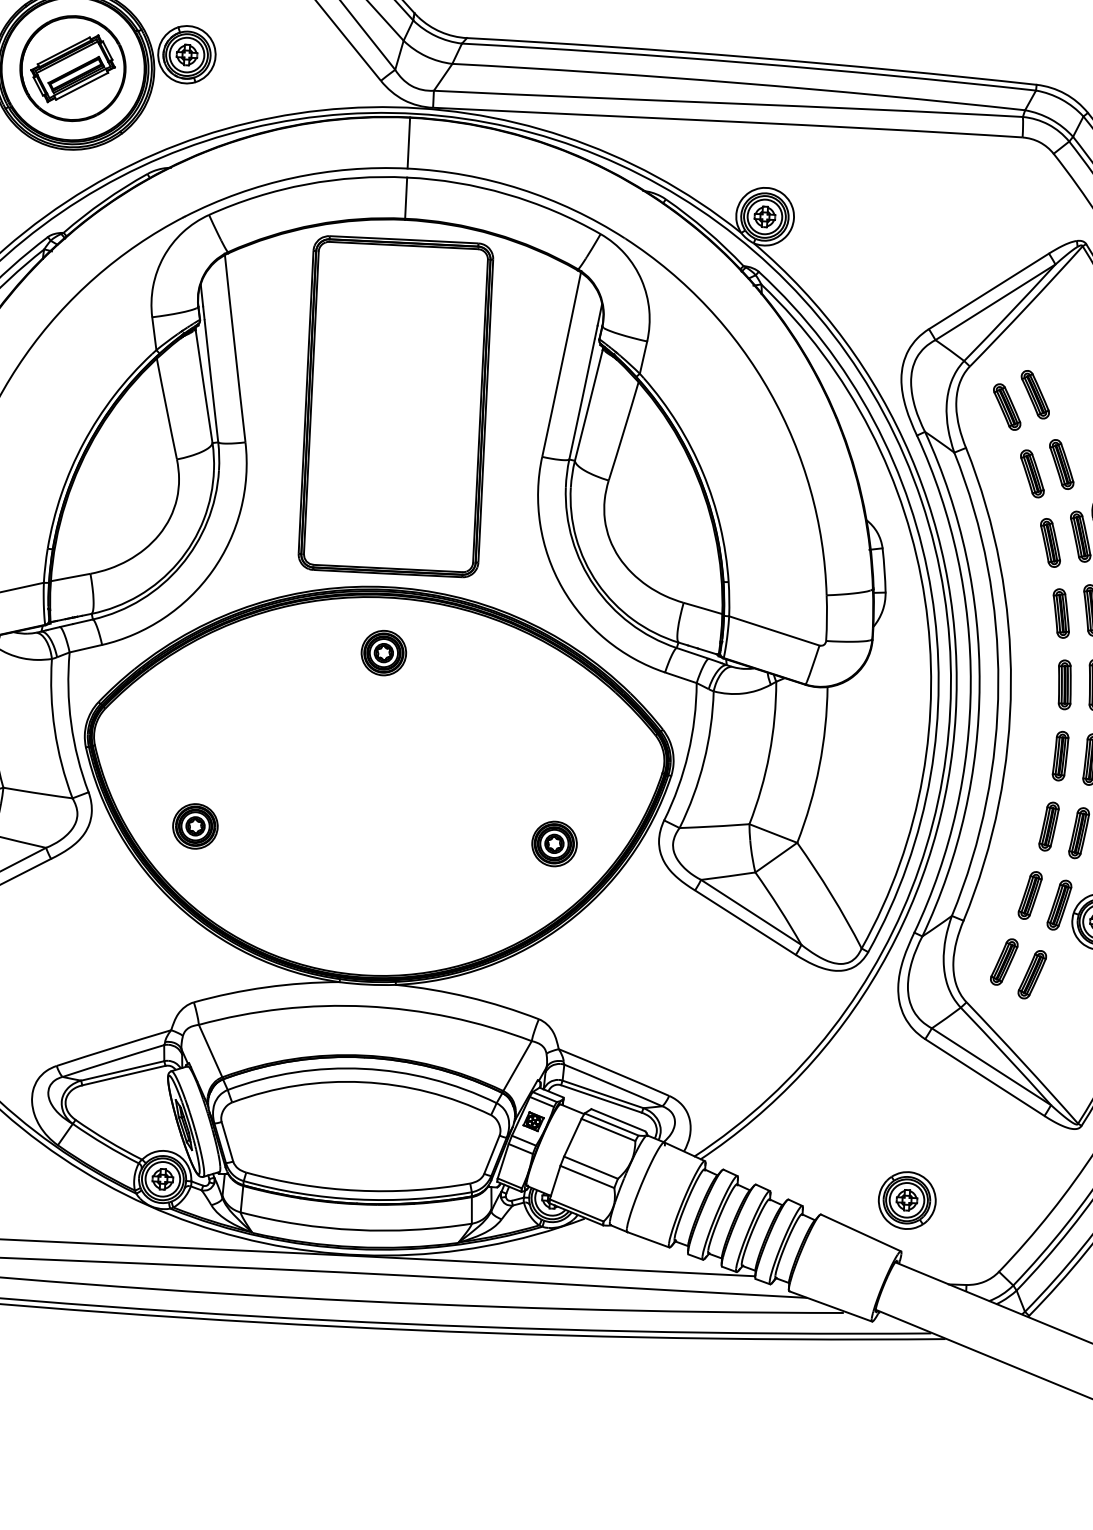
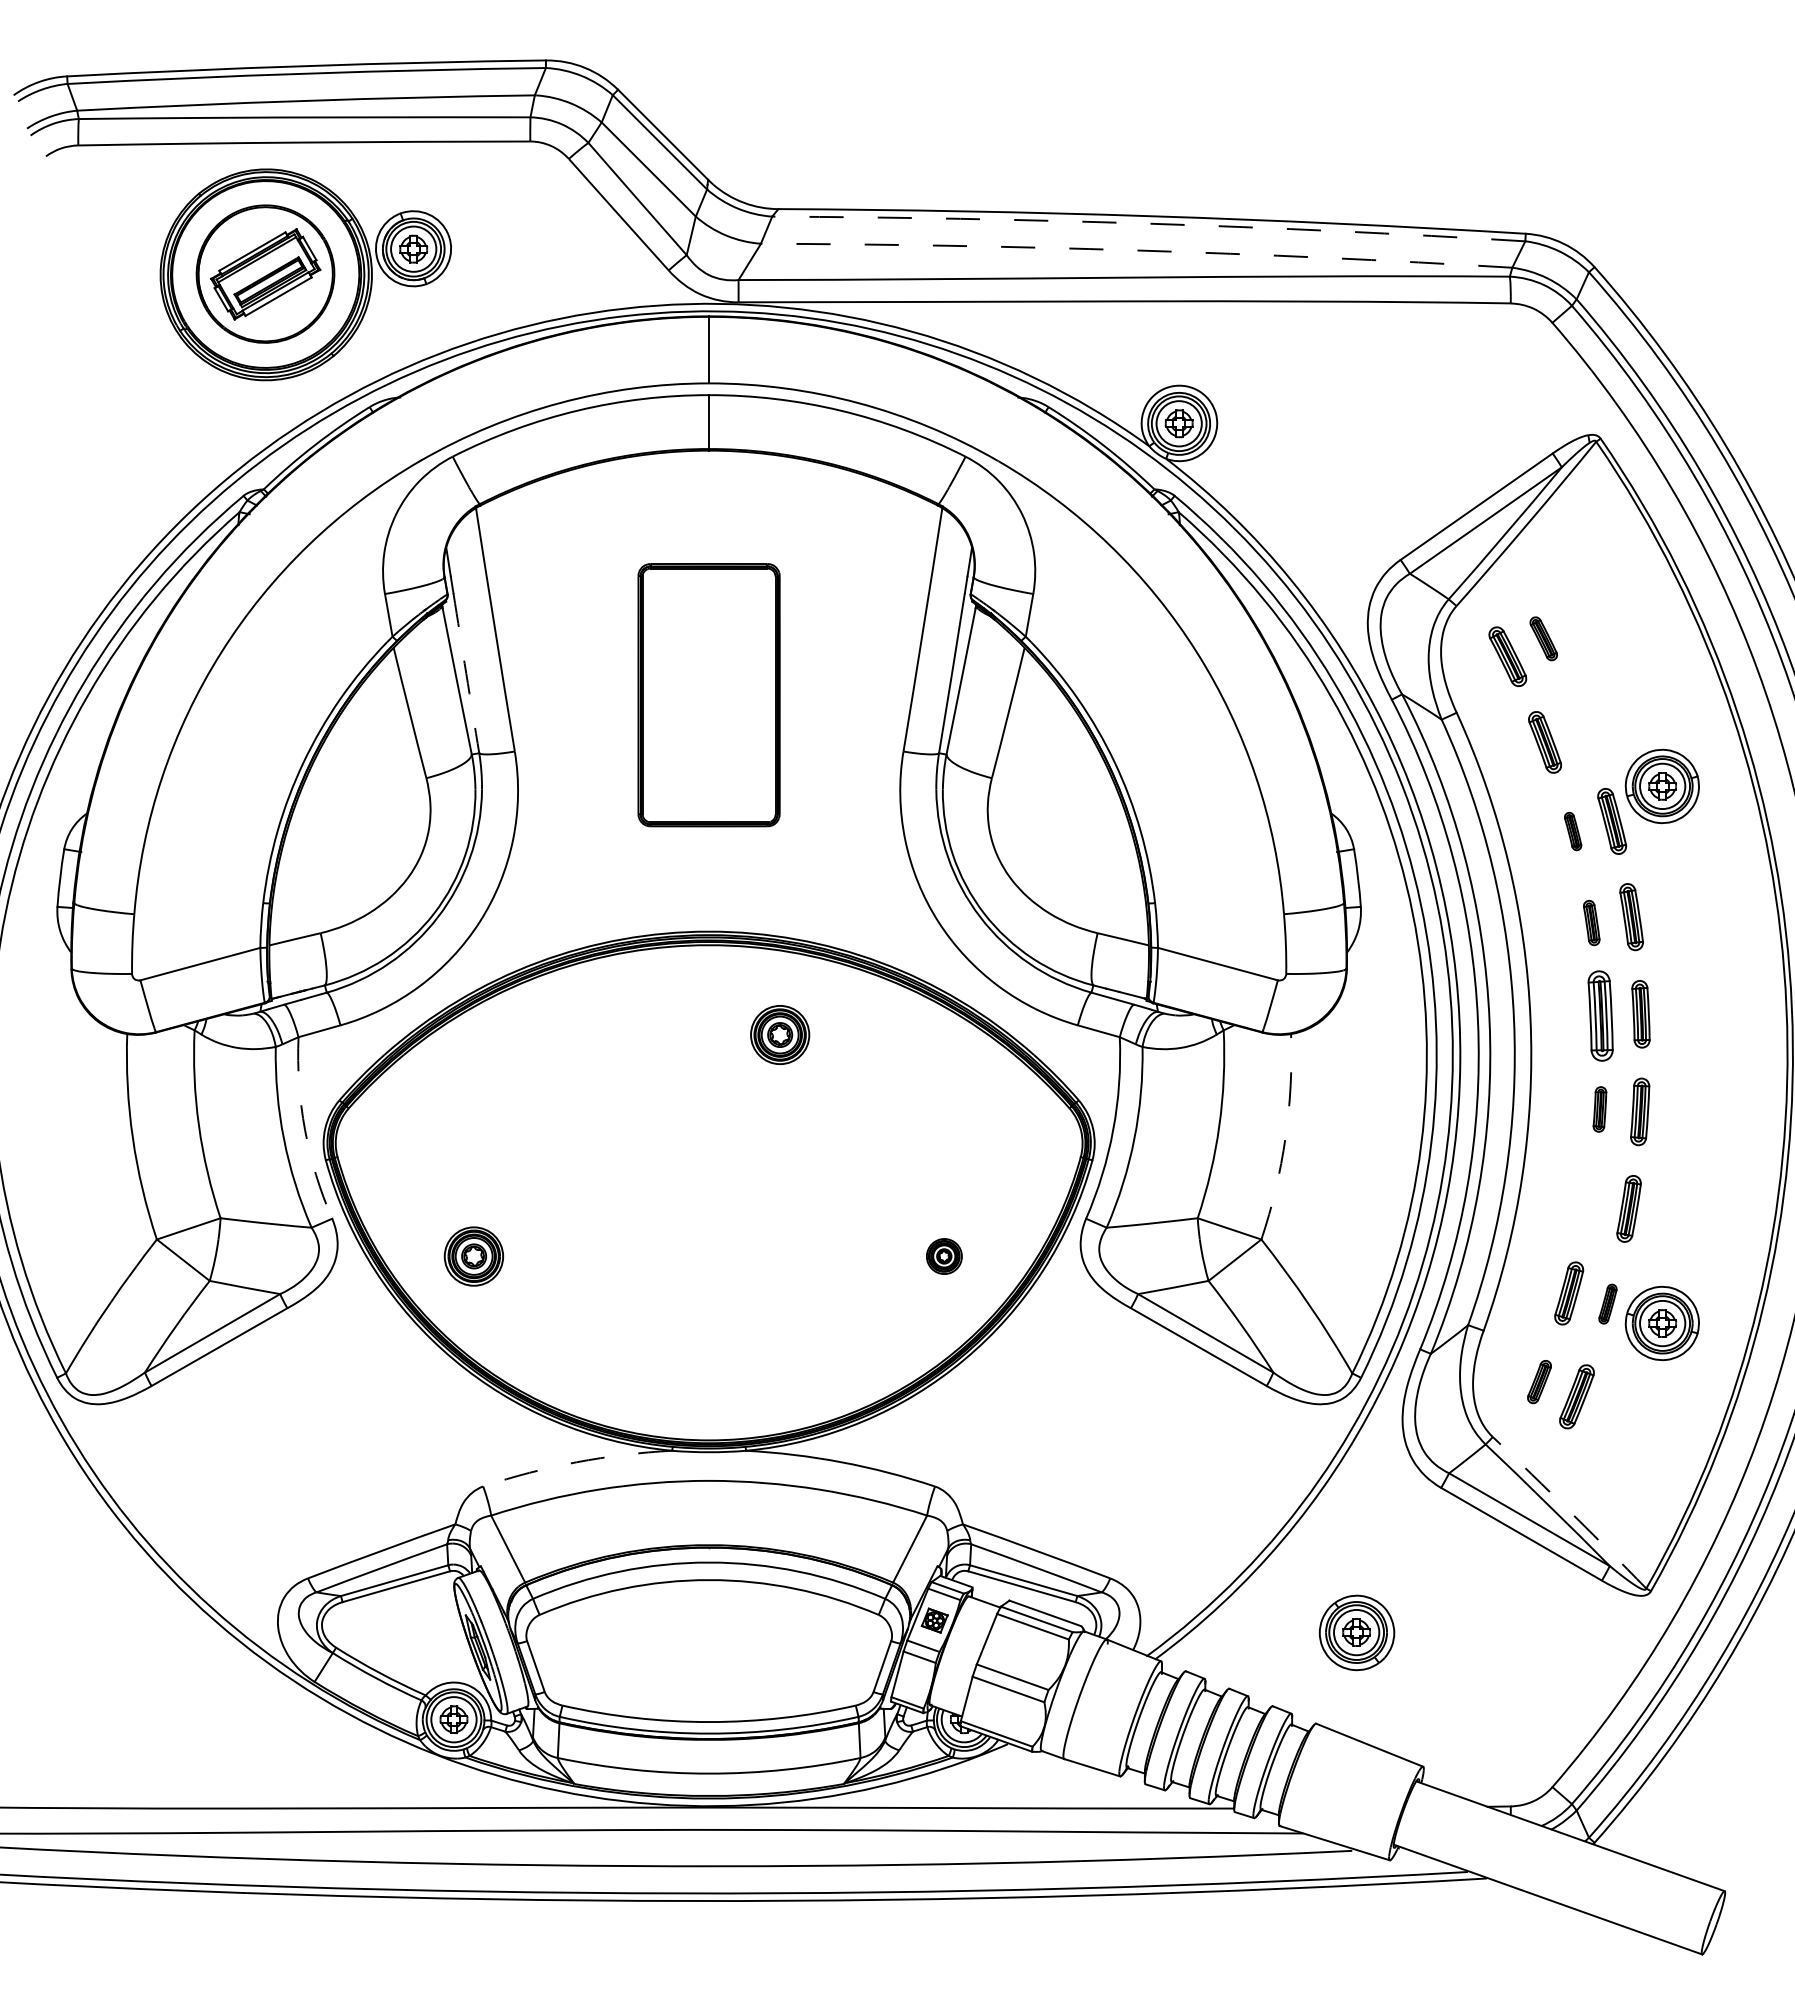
arc: (749, 62) -> (1148, 223), solid -> dashed
arc: (738, 83) -> (1136, 250), solid -> dashed
arc: (211, 381) -> (466, 673), solid -> dashed
part: (1035, 394) -> (1543, 638), size x0.7
part: (395, 406) -> (708, 694), size x0.6
part: (1061, 463) -> (1582, 727), removed
part: (1050, 542) -> (1572, 831), size x0.6
part: (1061, 613) -> (1591, 922), size x0.7
part: (384, 652) -> (780, 1034), moved
part: (1064, 684) -> (1600, 1015), size x1.4
arc: (71, 723) -> (305, 1129), solid -> dashed
part: (1060, 756) -> (1599, 1109), size x0.7
arc: (819, 765) -> (1285, 1137), solid -> dashed
part: (1048, 826) -> (1588, 1201), removed
part: (554, 843) -> (944, 1256), size x0.6
part: (1059, 904) -> (1607, 1303), size x0.6
part: (1004, 961) -> (1539, 1381), size x0.7
arc: (266, 987) -> (576, 1462), solid -> dashed
arc: (1023, 1062) -> (1570, 1512), solid -> dashed
part: (906, 1200) -> (1356, 1632), moved

